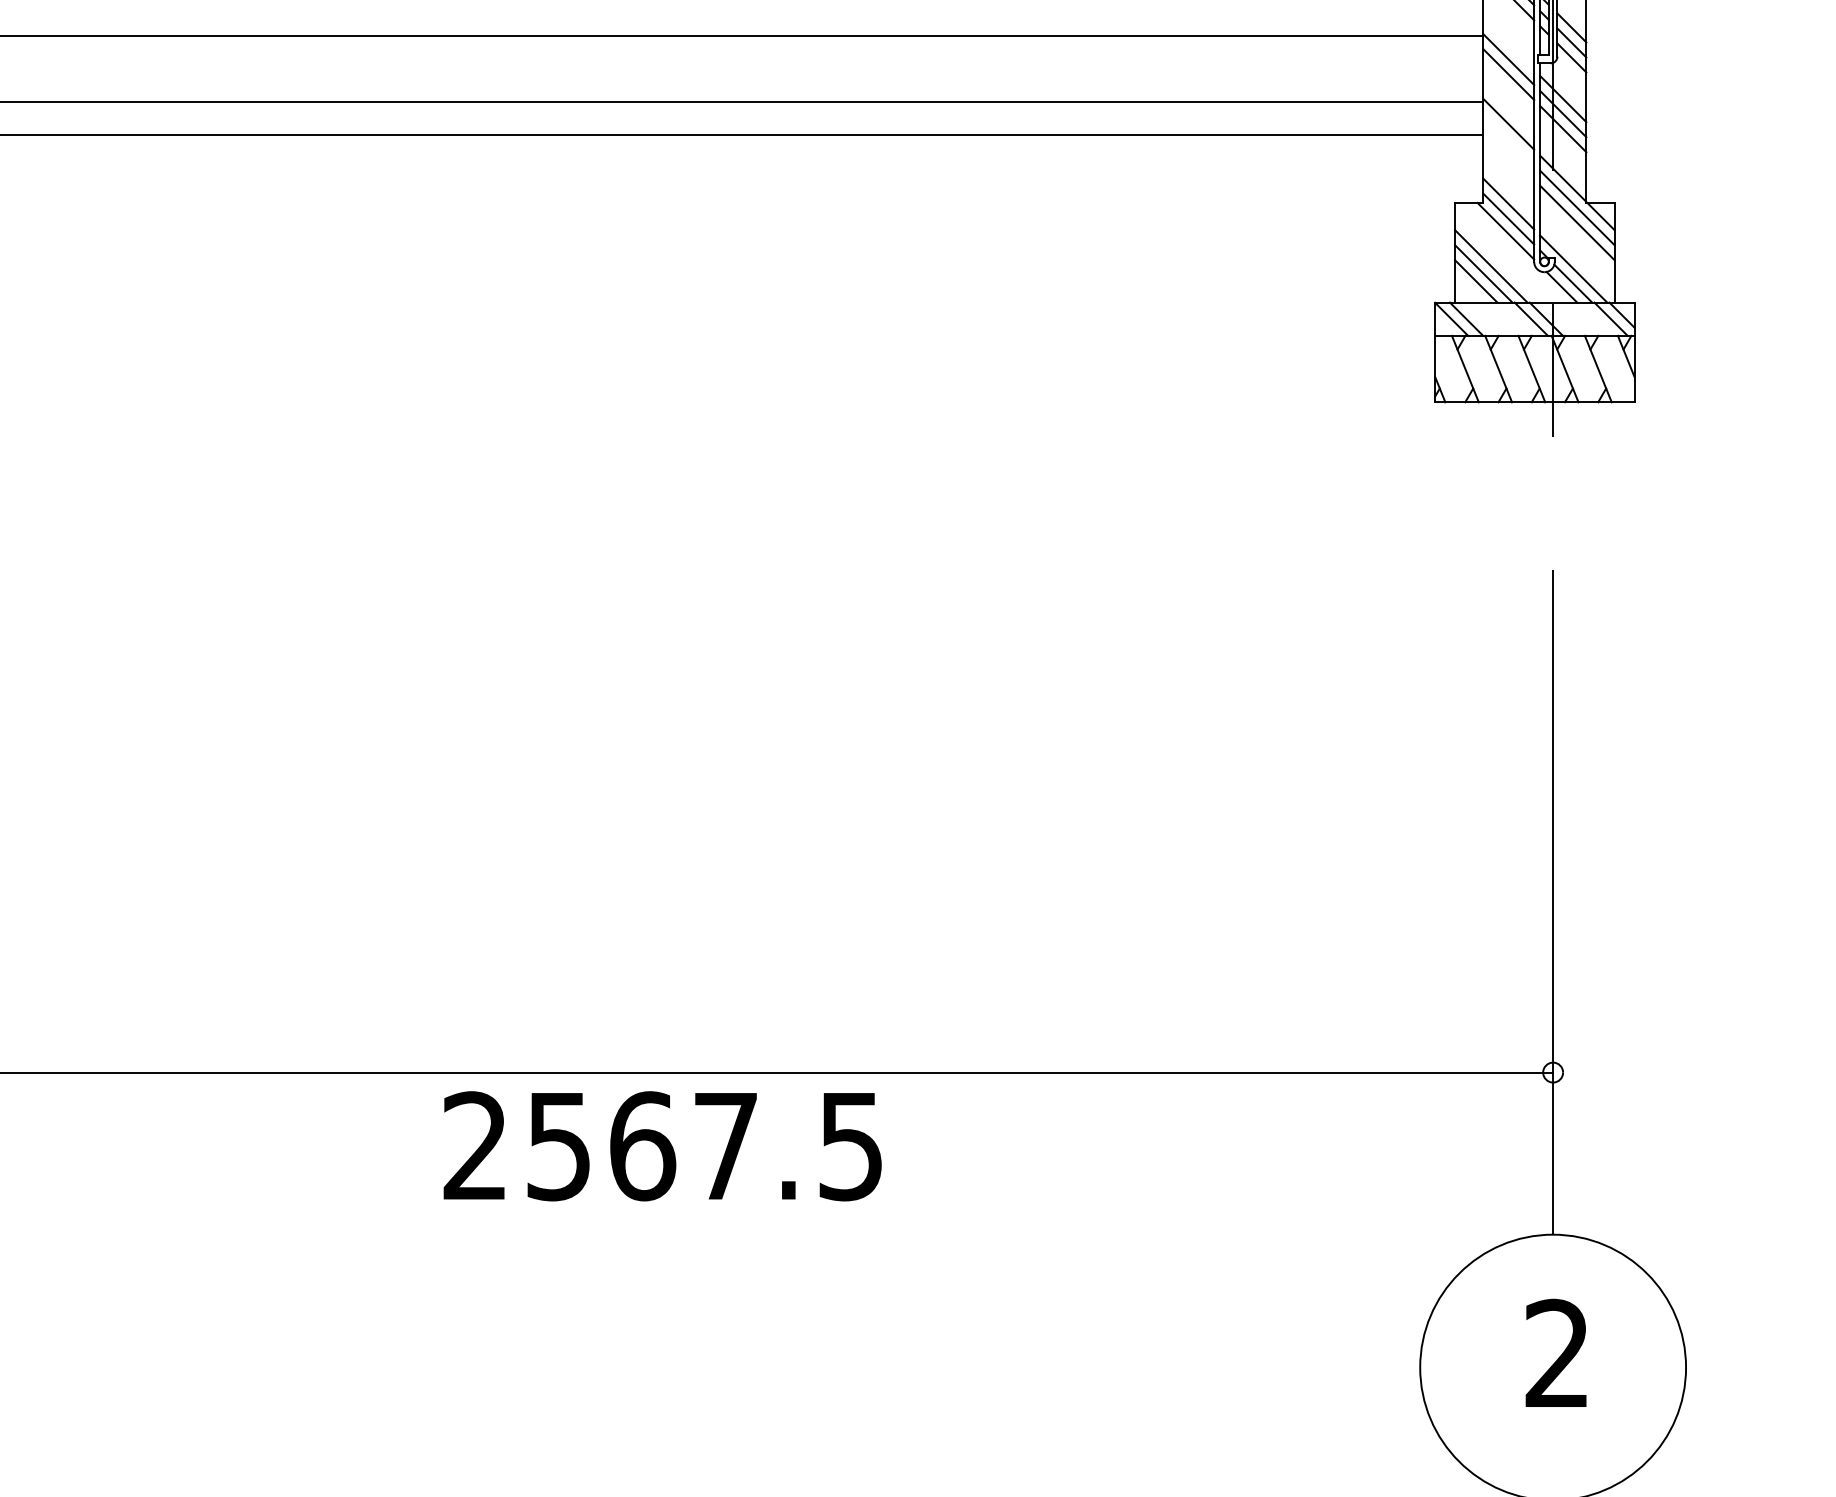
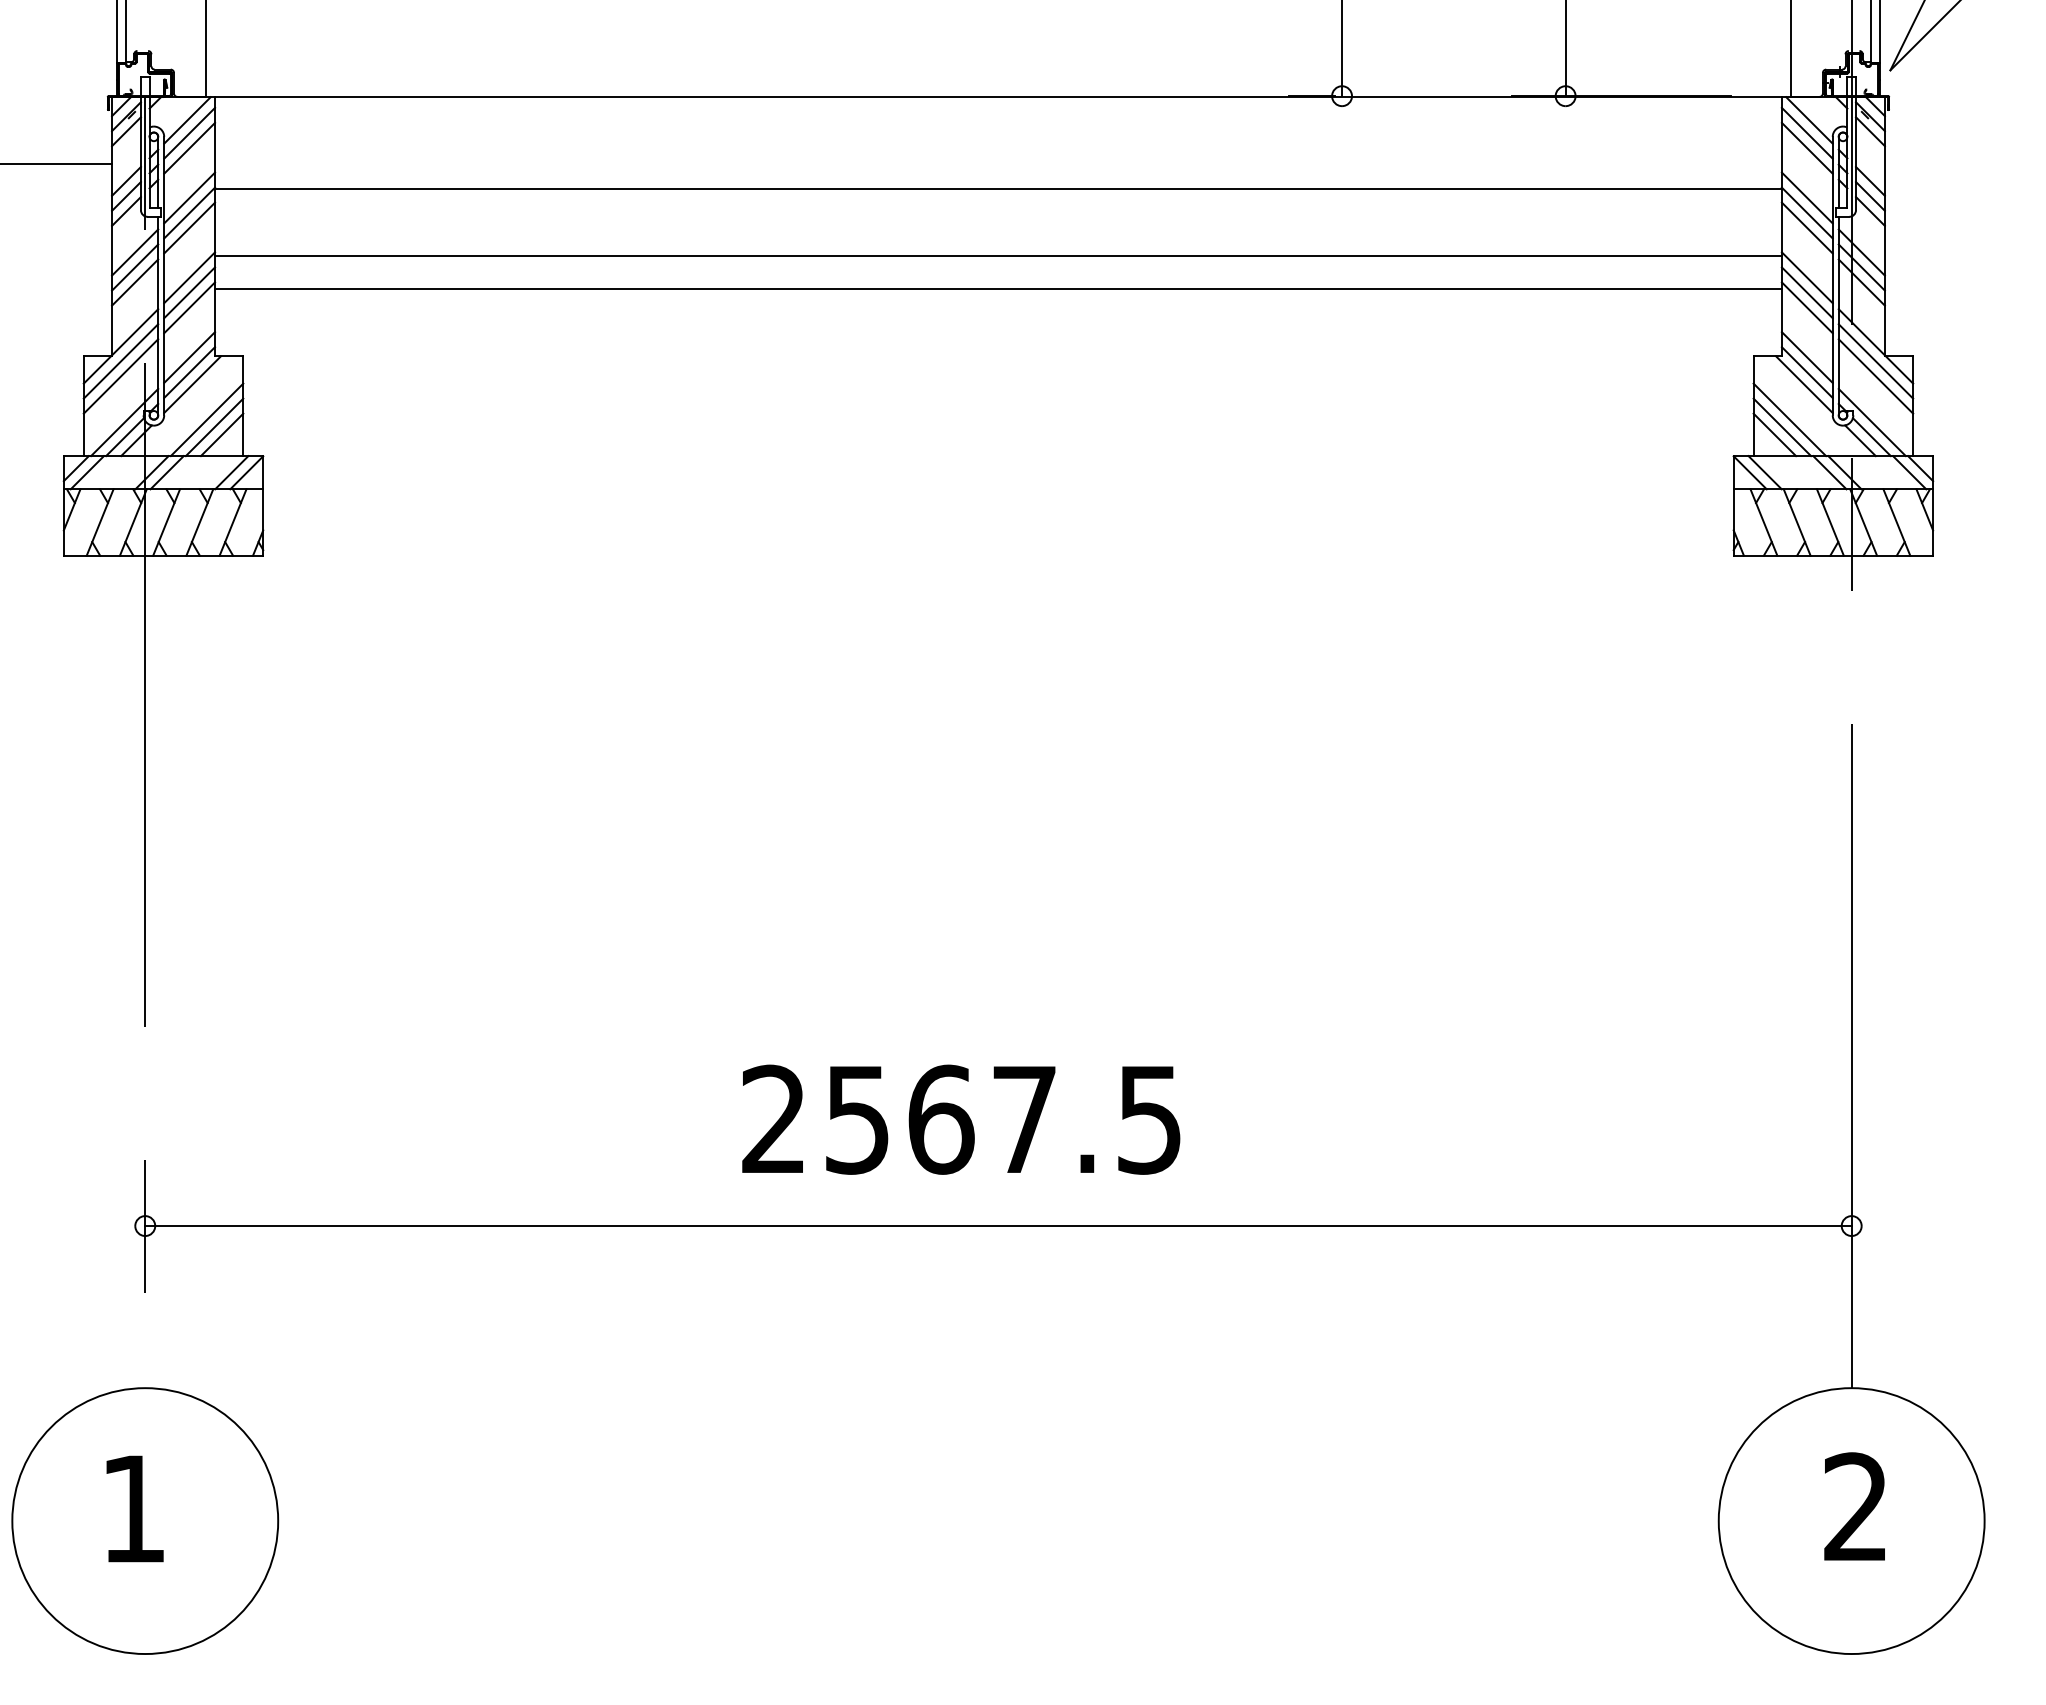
line: (1507, 44) -> (1806, 197), added
line: (1507, 139) -> (1806, 292), added
line: (1507, 154) -> (1806, 307), added
text: (662, 1146) -> (961, 1119), moved

